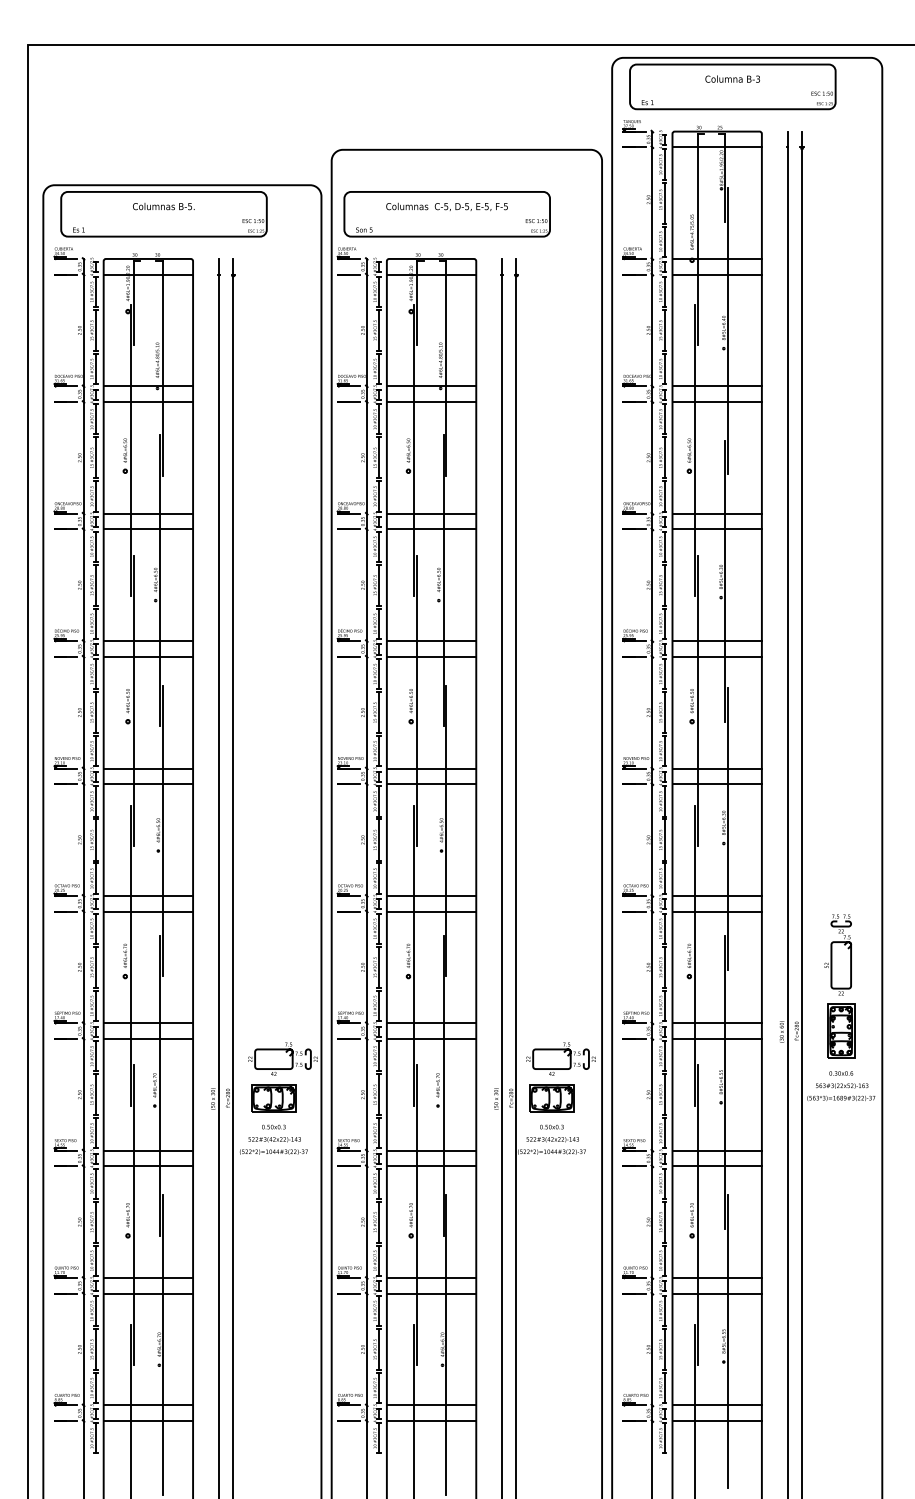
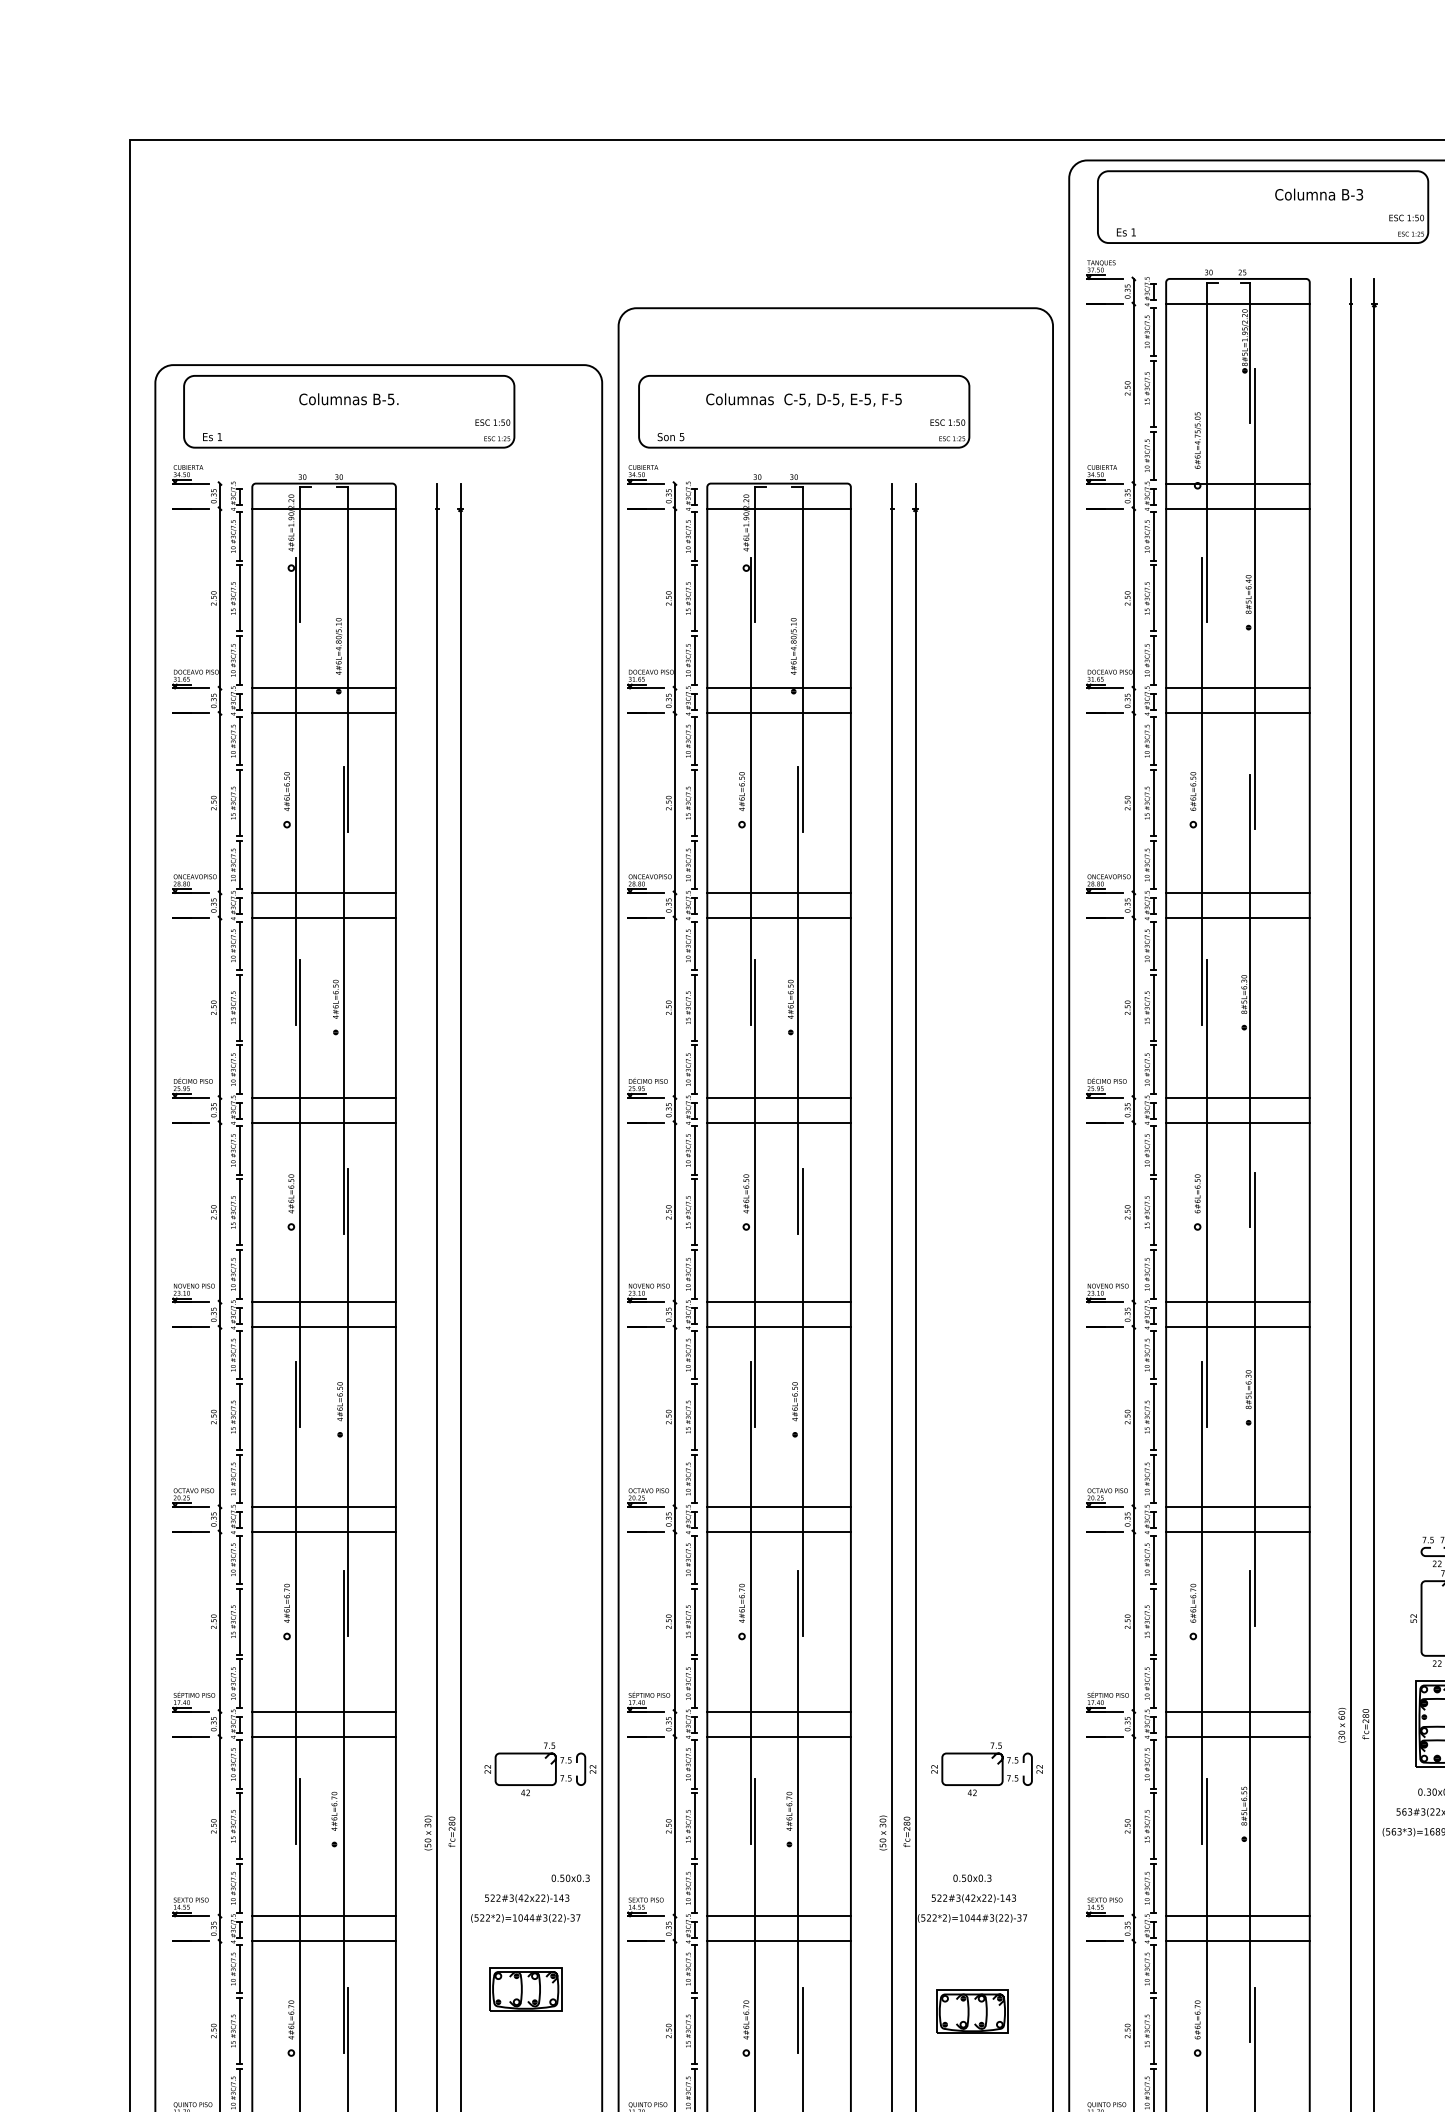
text: (732, 78) -> (1318, 193), moved
part: (273, 1098) -> (525, 1989), moved
part: (551, 1098) -> (971, 2012), moved
text: (273, 1126) -> (570, 1877), moved

